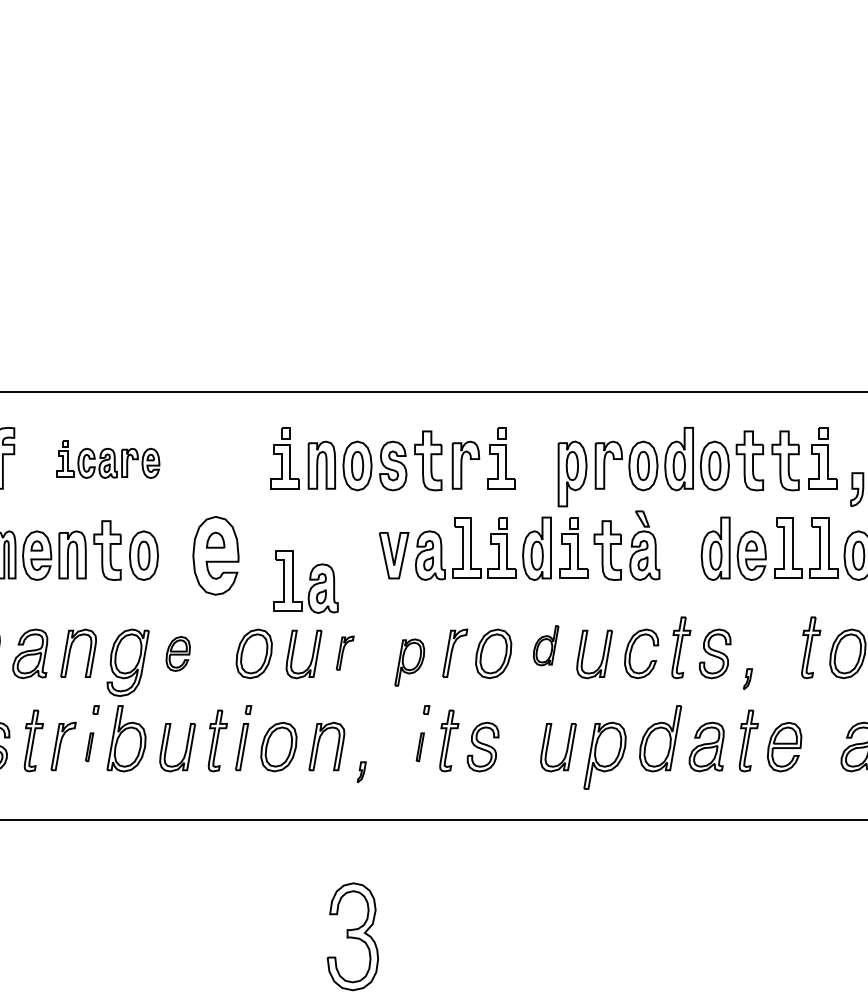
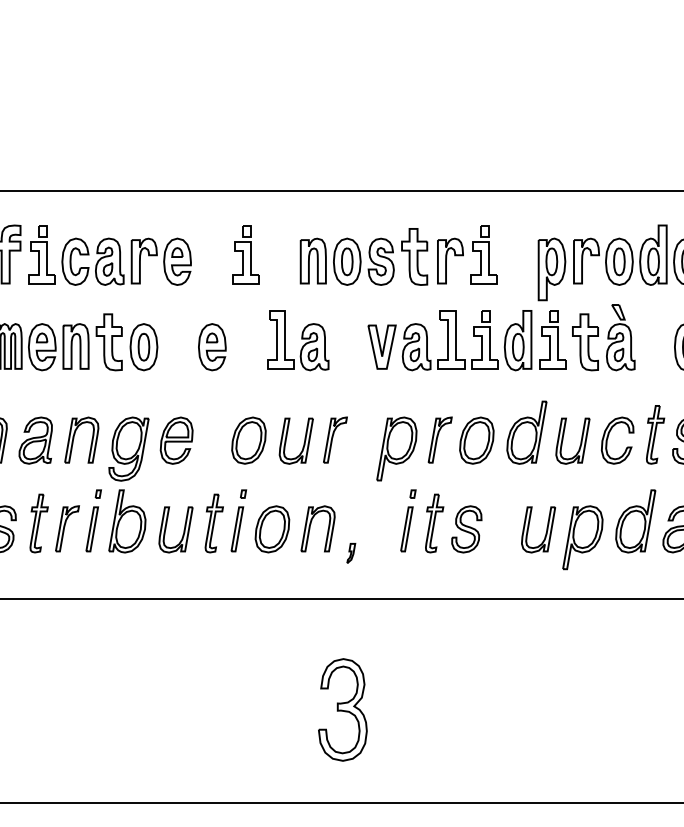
part: (284, 458) -> (245, 254), moved
part: (108, 459) -> (110, 255), size x1.67
part: (215, 555) -> (212, 347), size x0.62
part: (305, 581) -> (297, 340), moved
part: (545, 645) -> (526, 432), size x1.67
part: (345, 652) -> (335, 439), size x1.43
part: (177, 653) -> (175, 440), size x1.43
part: (409, 662) -> (396, 448), size x1.43
part: (89, 747) -> (92, 529), size x1.67
part: (420, 747) -> (407, 529), size x1.67

